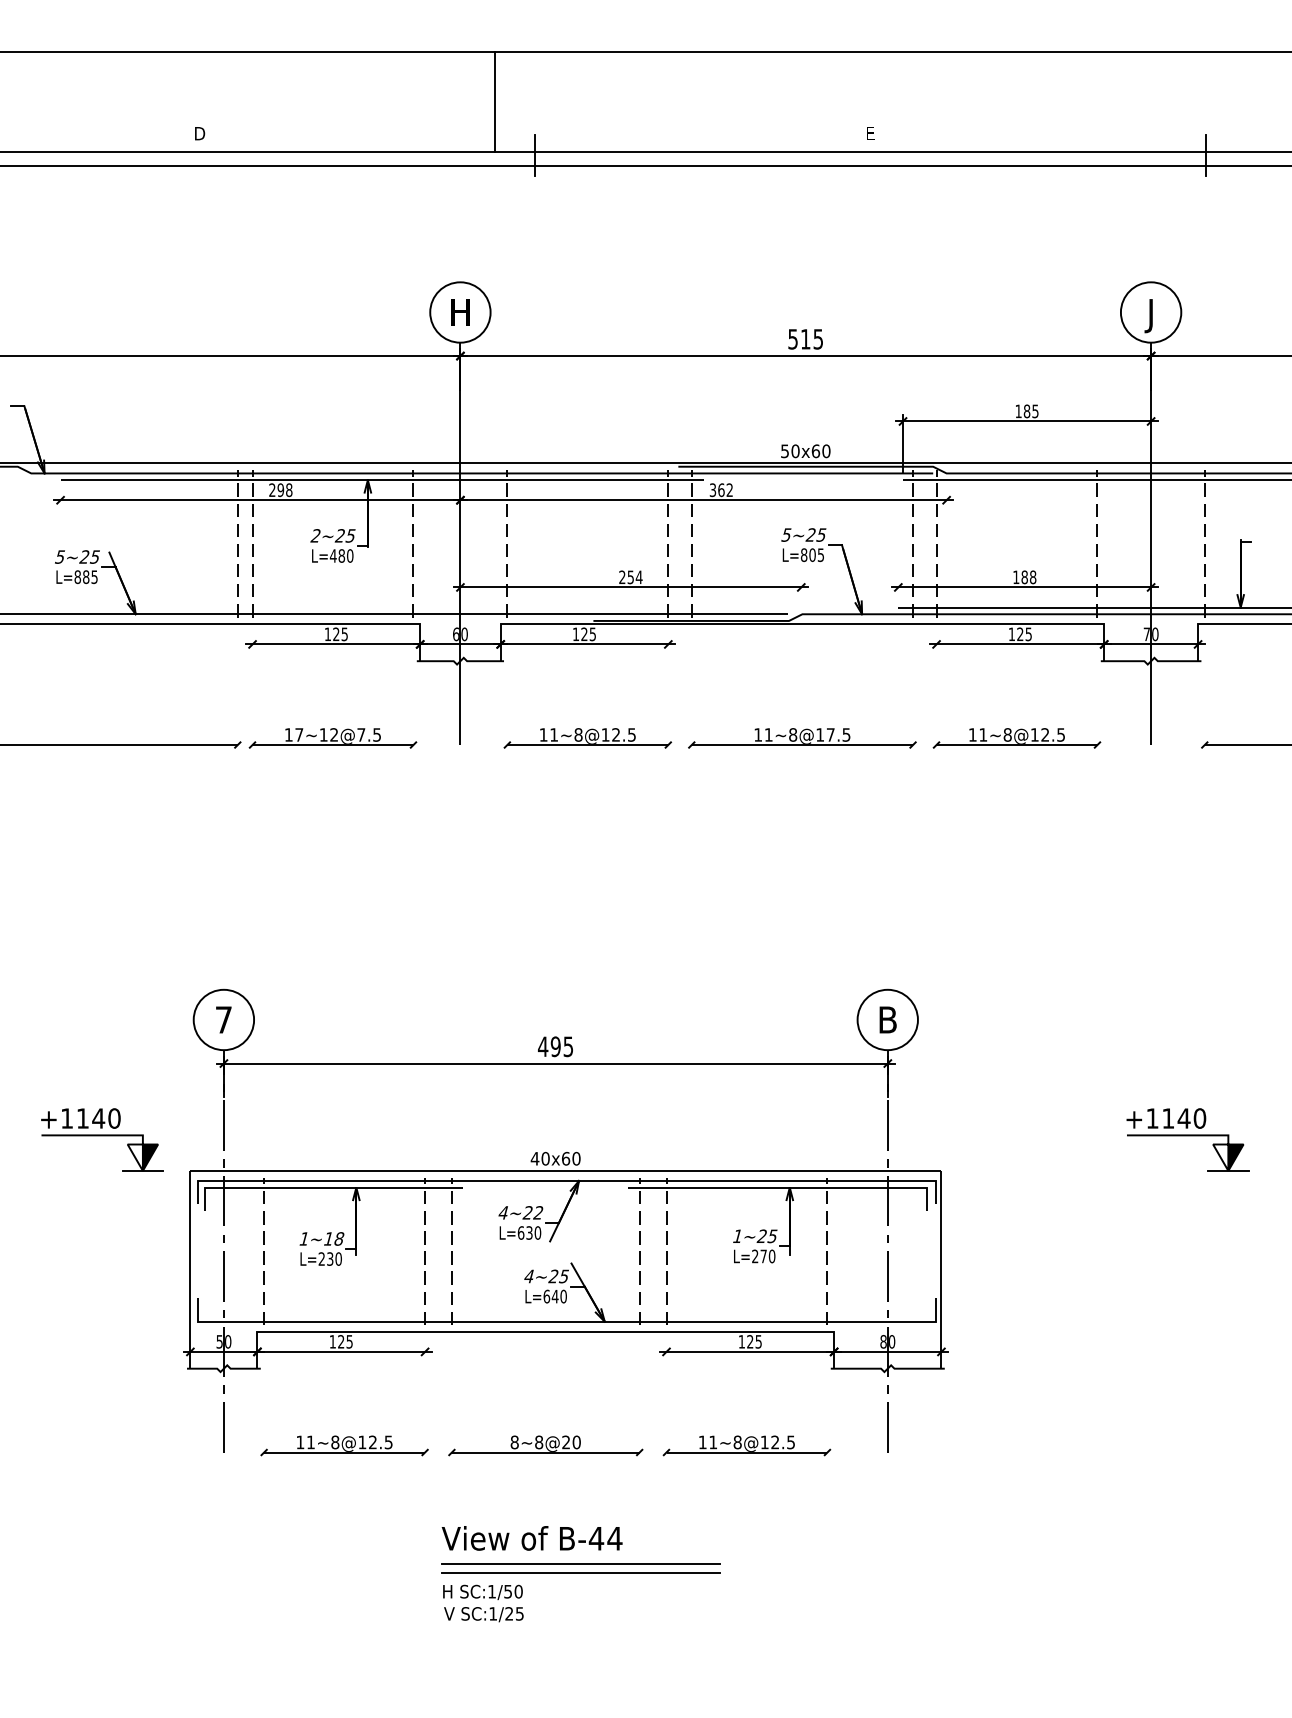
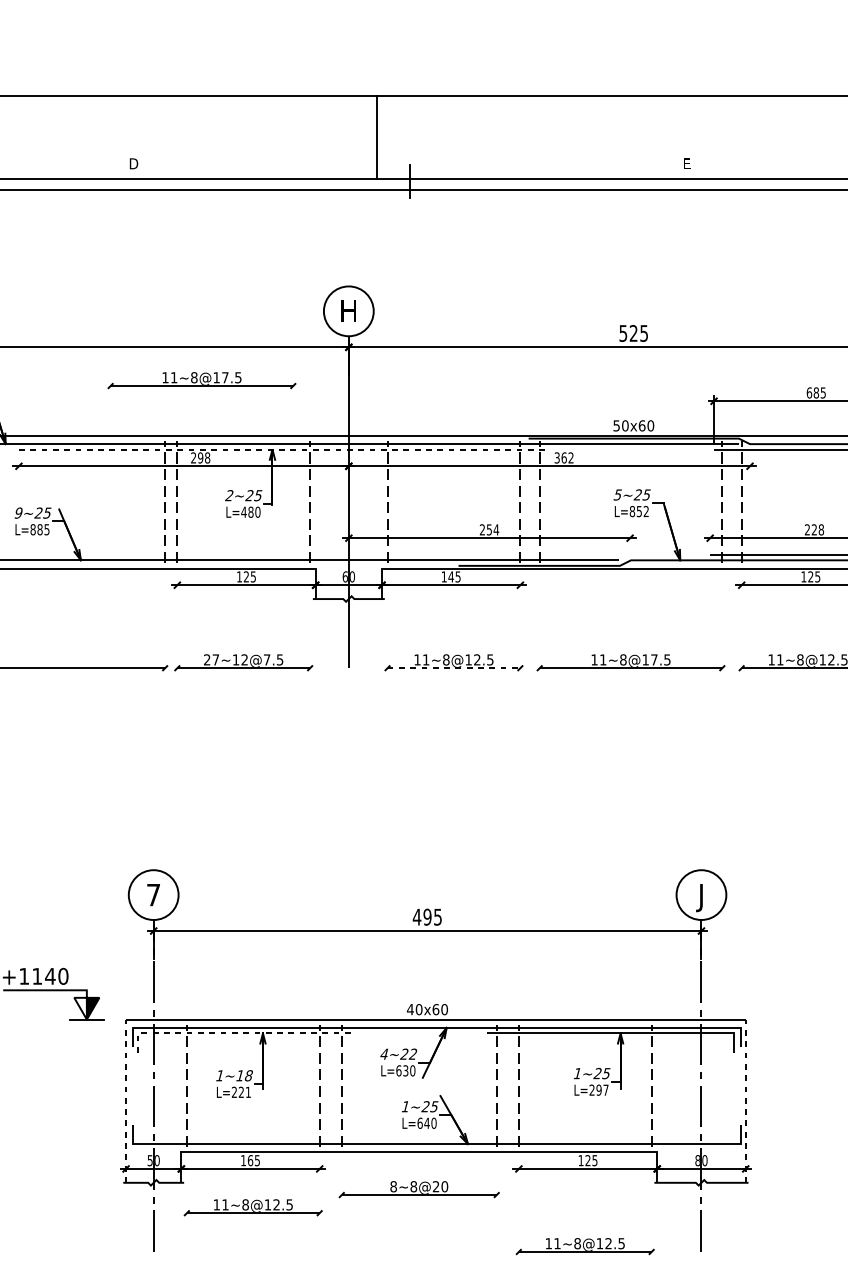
text: (805, 339) -> (633, 333), 515 -> 525
part: (282, 396) -> (202, 380), added
text: (1018, 411) -> (809, 393), 185 -> 685
line: (382, 480) -> (284, 449), solid -> dashed
text: (816, 555) -> (642, 511), L=805 -> L=852
text: (59, 556) -> (18, 512), 5~25 -> 9~25
text: (1020, 577) -> (810, 529), 188 -> 228
text: (584, 633) -> (451, 576), 125 -> 145
text: (288, 734) -> (206, 659), 17~12@7.5 -> 27~12@7.5
line: (588, 745) -> (454, 668), solid -> dashed
text: (887, 1023) -> (701, 897), B -> J
line: (321, 1187) -> (234, 1033), solid -> dashed
text: (767, 1256) -> (602, 1090), L=270 -> L=297
text: (334, 1258) -> (244, 1091), L=230 -> L=221
line: (190, 1269) -> (126, 1100), solid -> dashed
line: (941, 1269) -> (745, 1100), solid -> dashed
text: (528, 1276) -> (405, 1106), 4~25 -> 1~25
text: (341, 1341) -> (250, 1160), 125 -> 165
part: (344, 1445) -> (253, 1207), moved
part: (545, 1445) -> (419, 1189), moved

